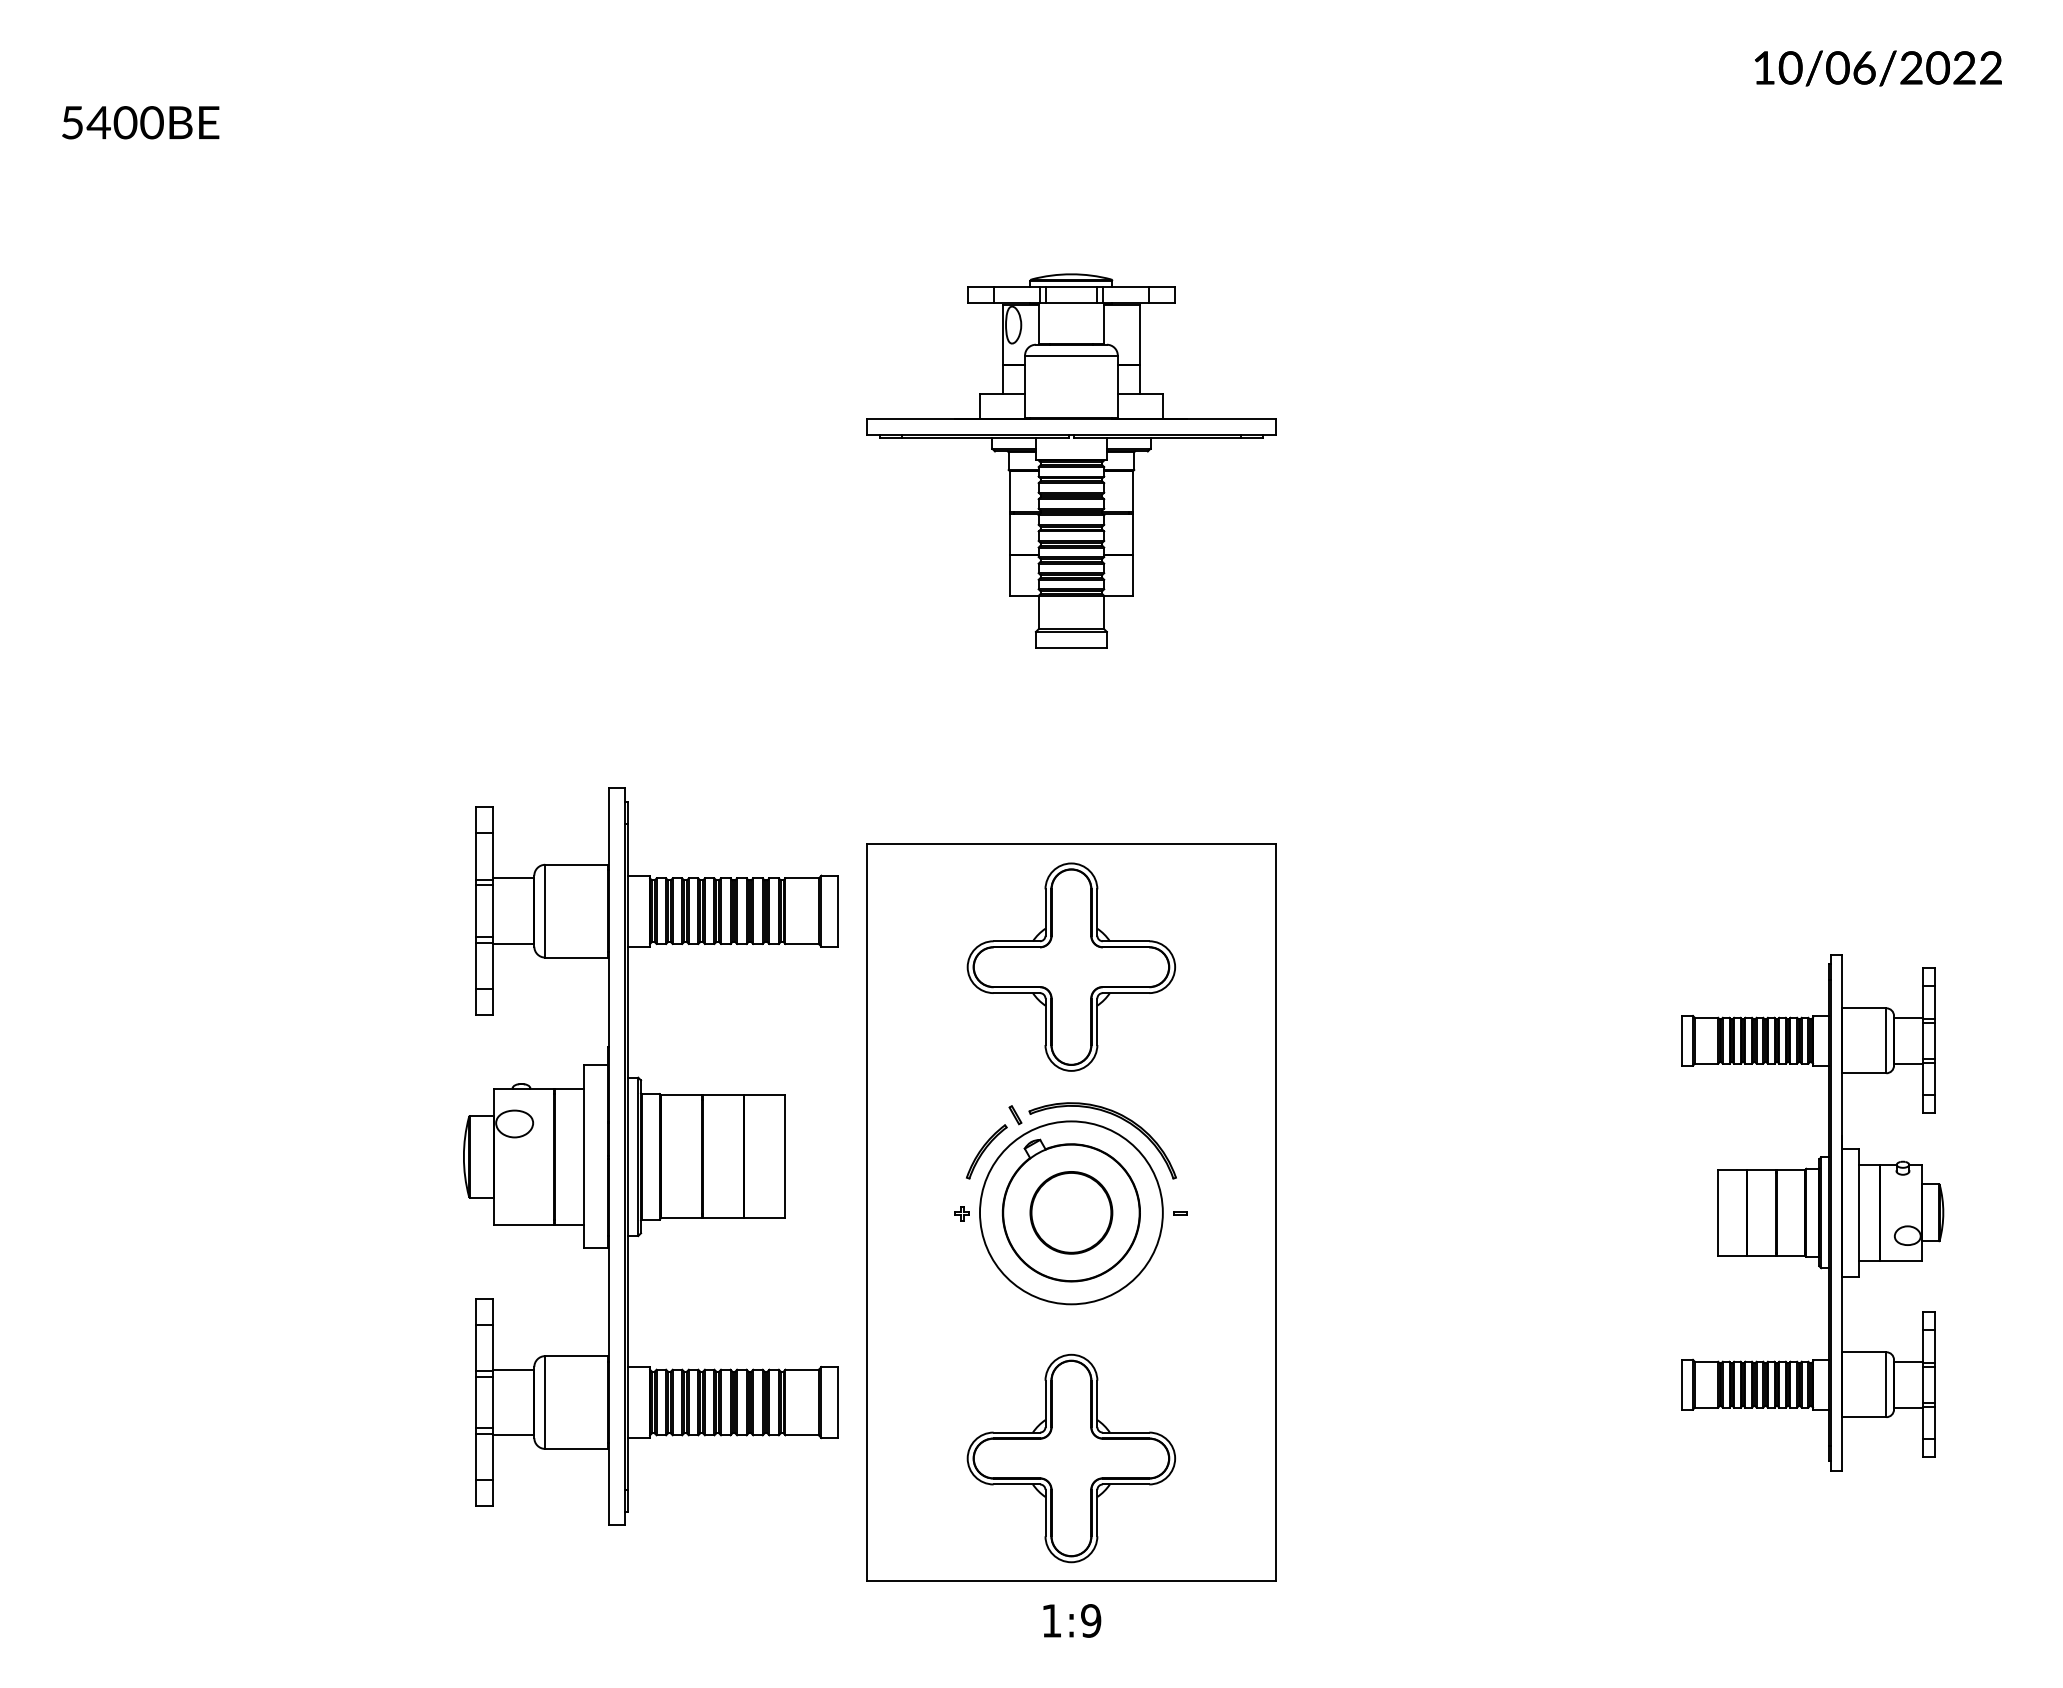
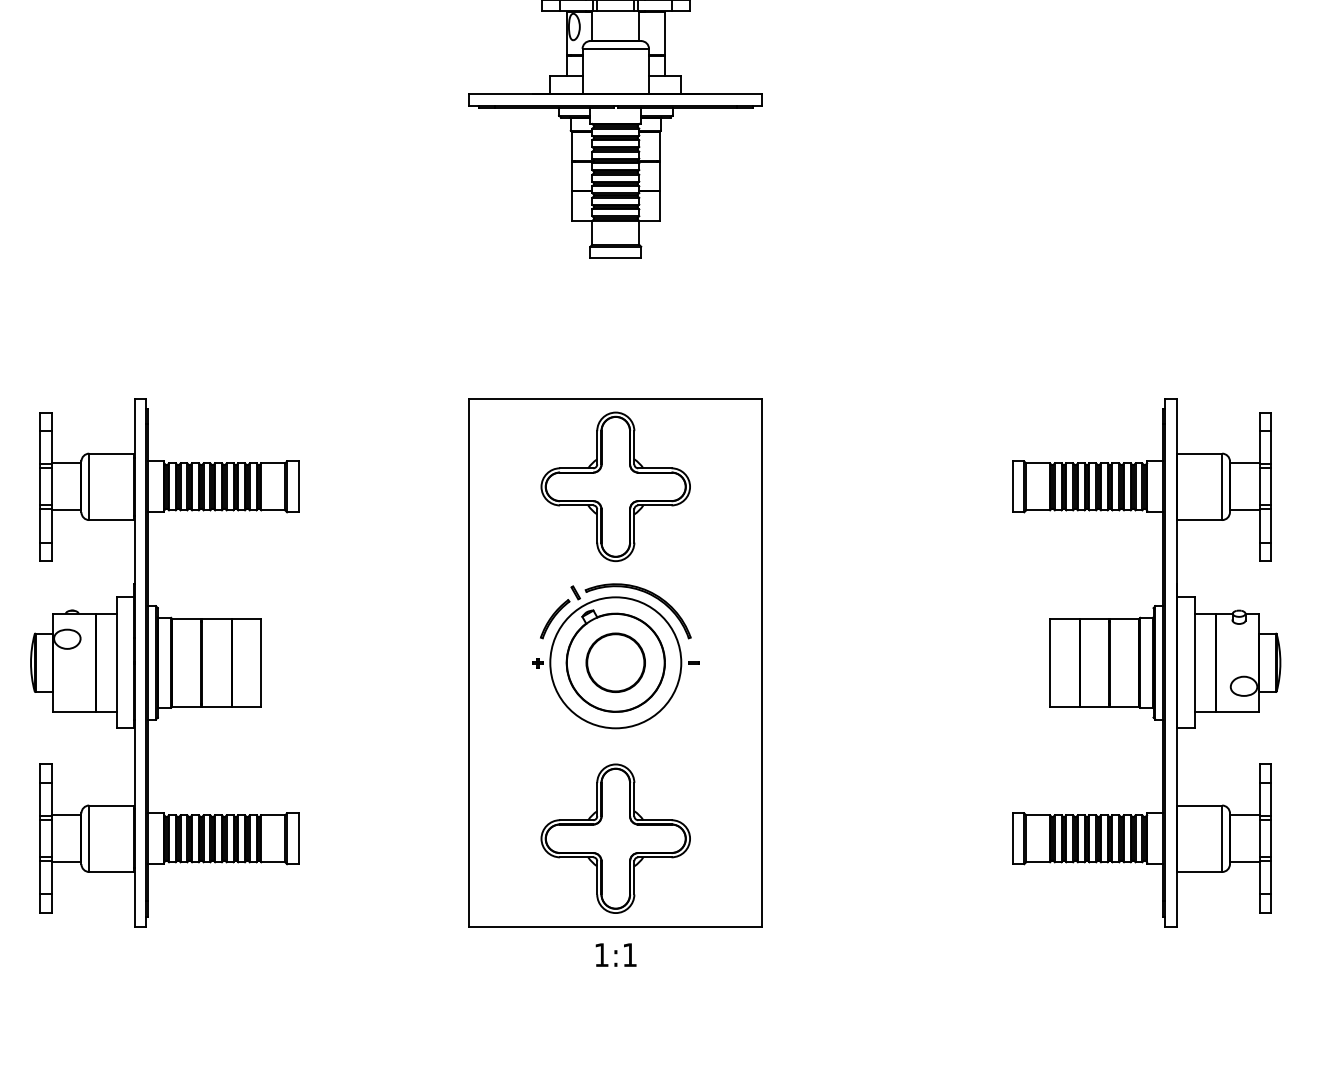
part: (650, 1156) -> (164, 662), moved
part: (1812, 1212) -> (1146, 662), size x1.43
text: (1091, 1620) -> (630, 954), 1:9 -> 1:1

